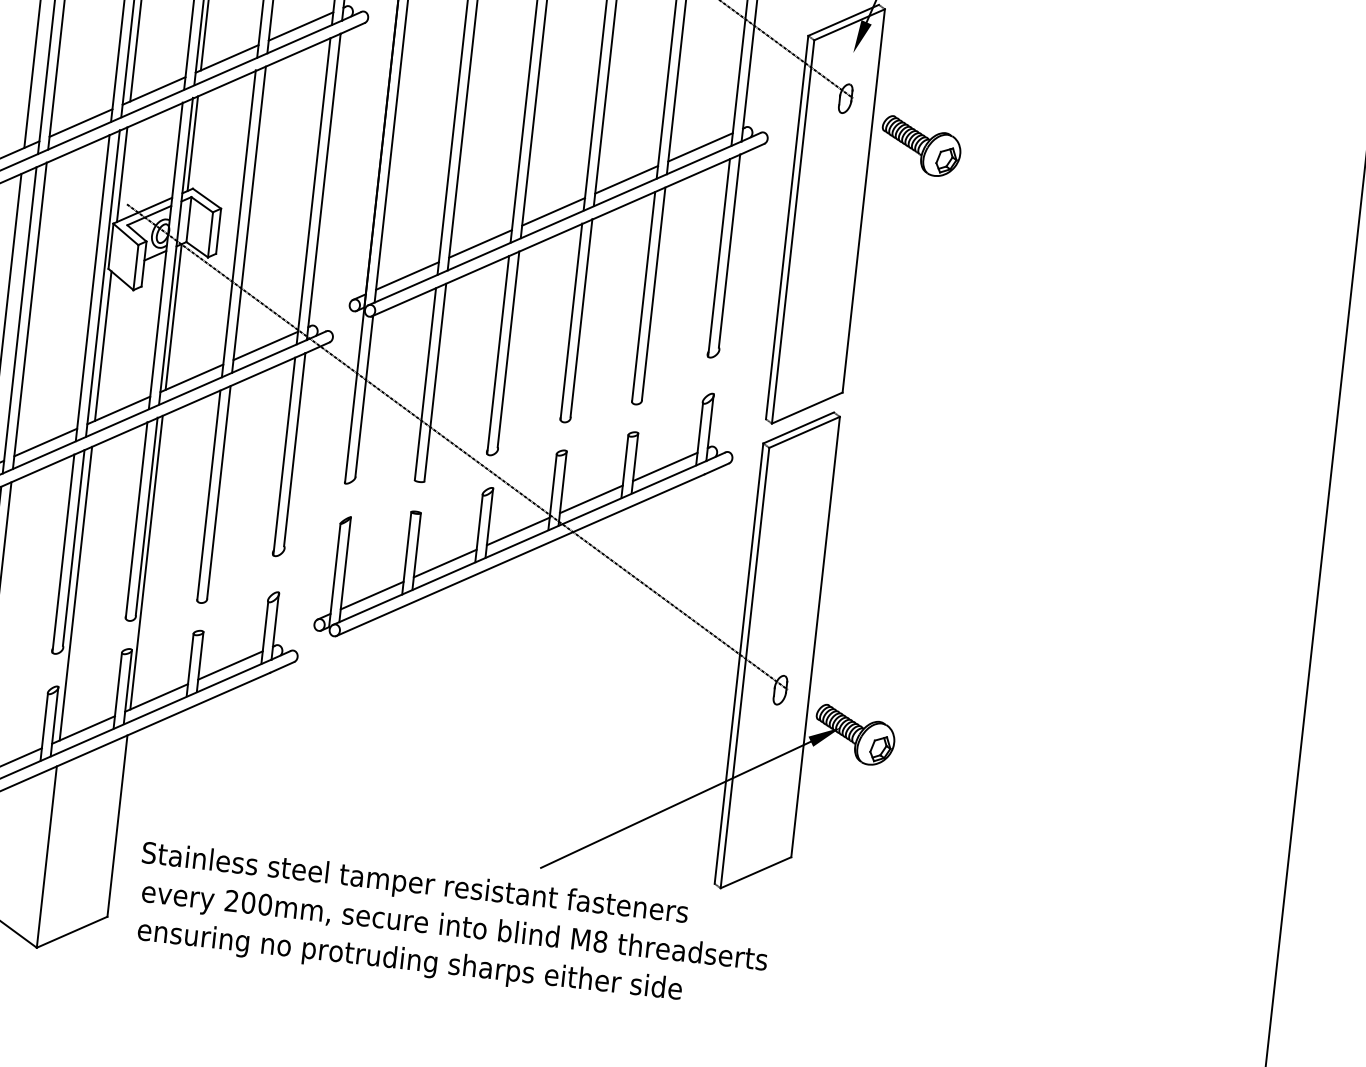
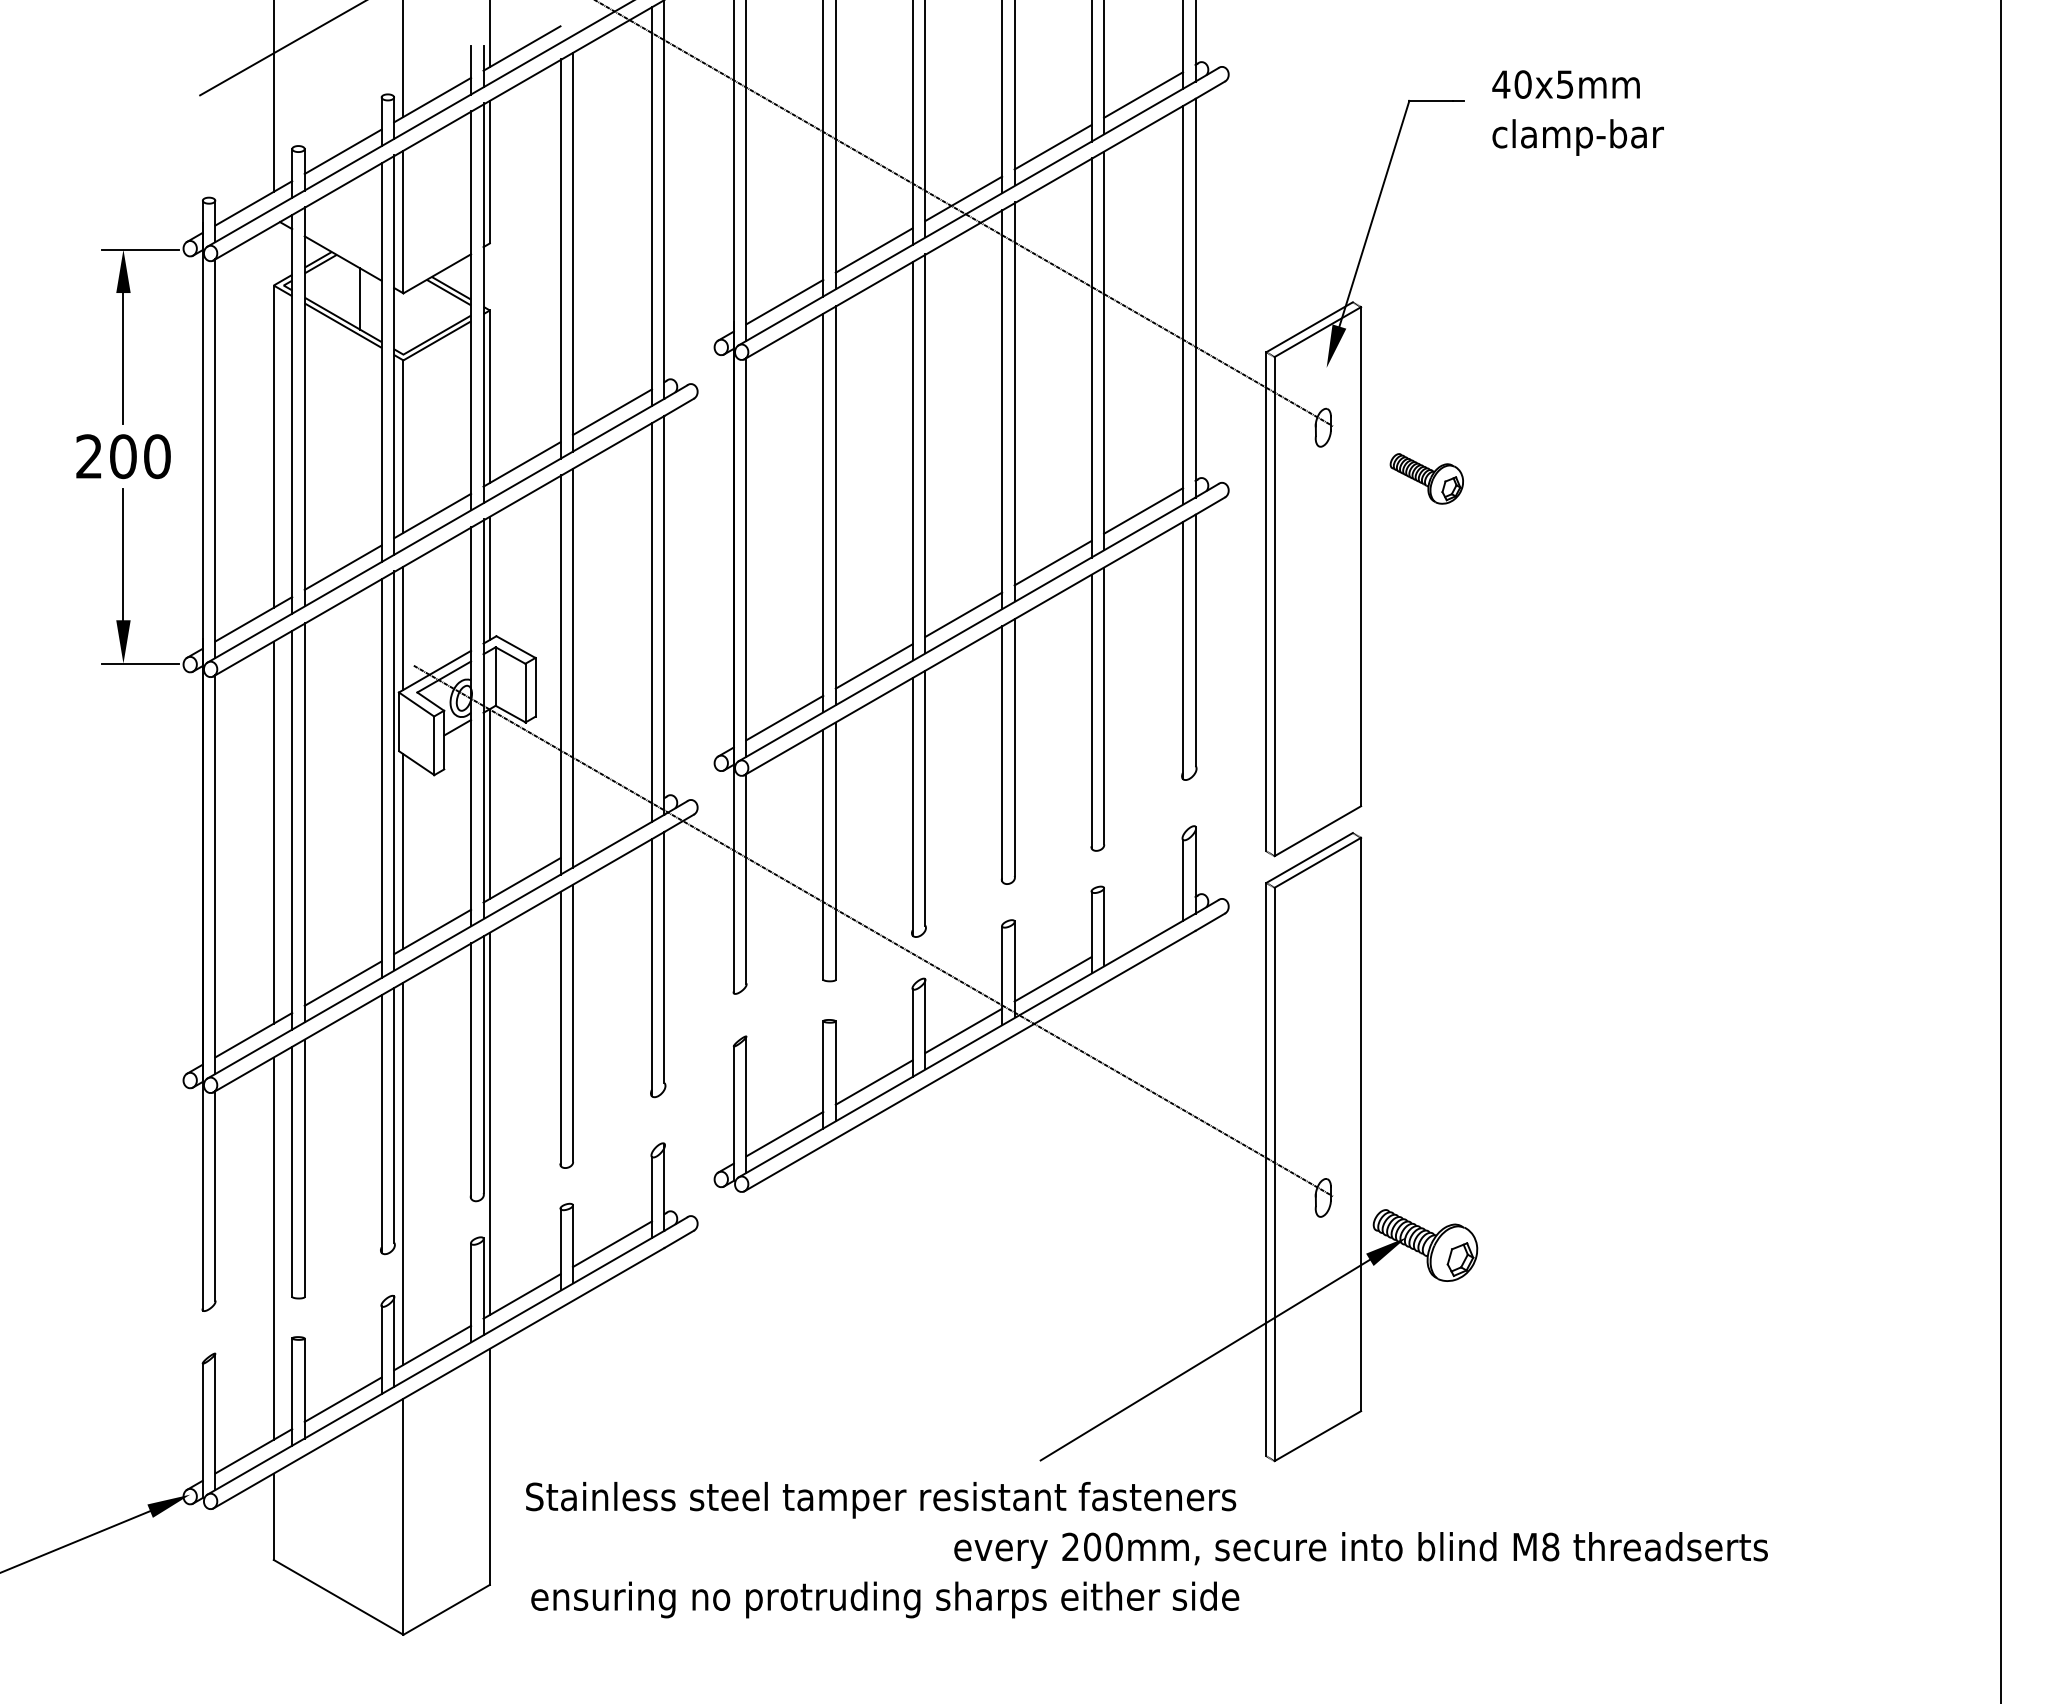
part: (920, 146) -> (1426, 478), size x0.7
line: (265, 345) -> (612, 827), removed
line: (665, 466) -> (1143, 926), removed
text: (454, 928) -> (1360, 1550), moved

